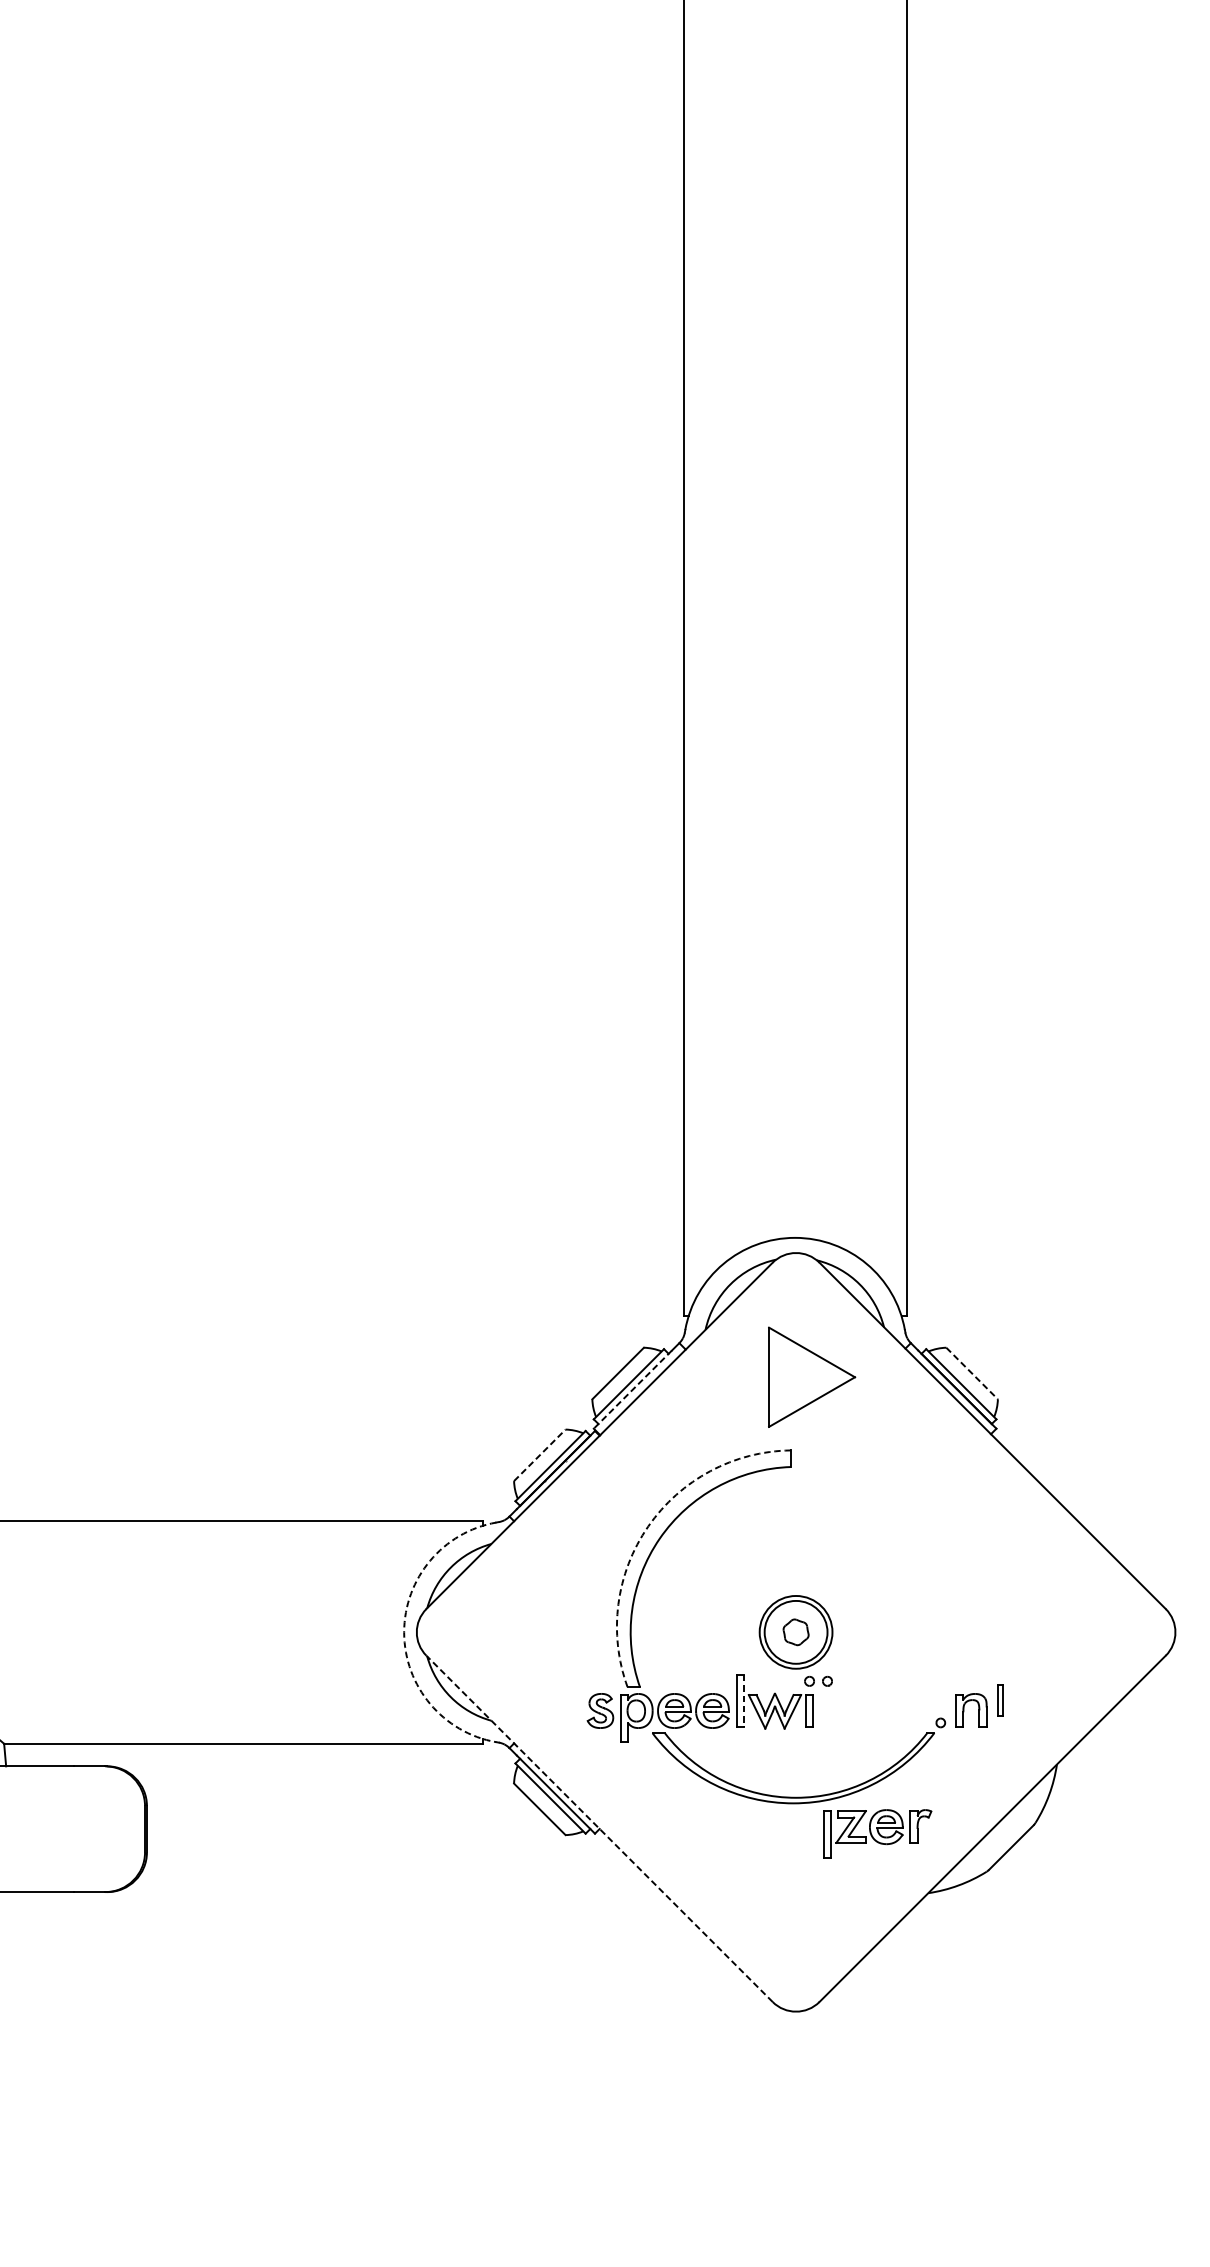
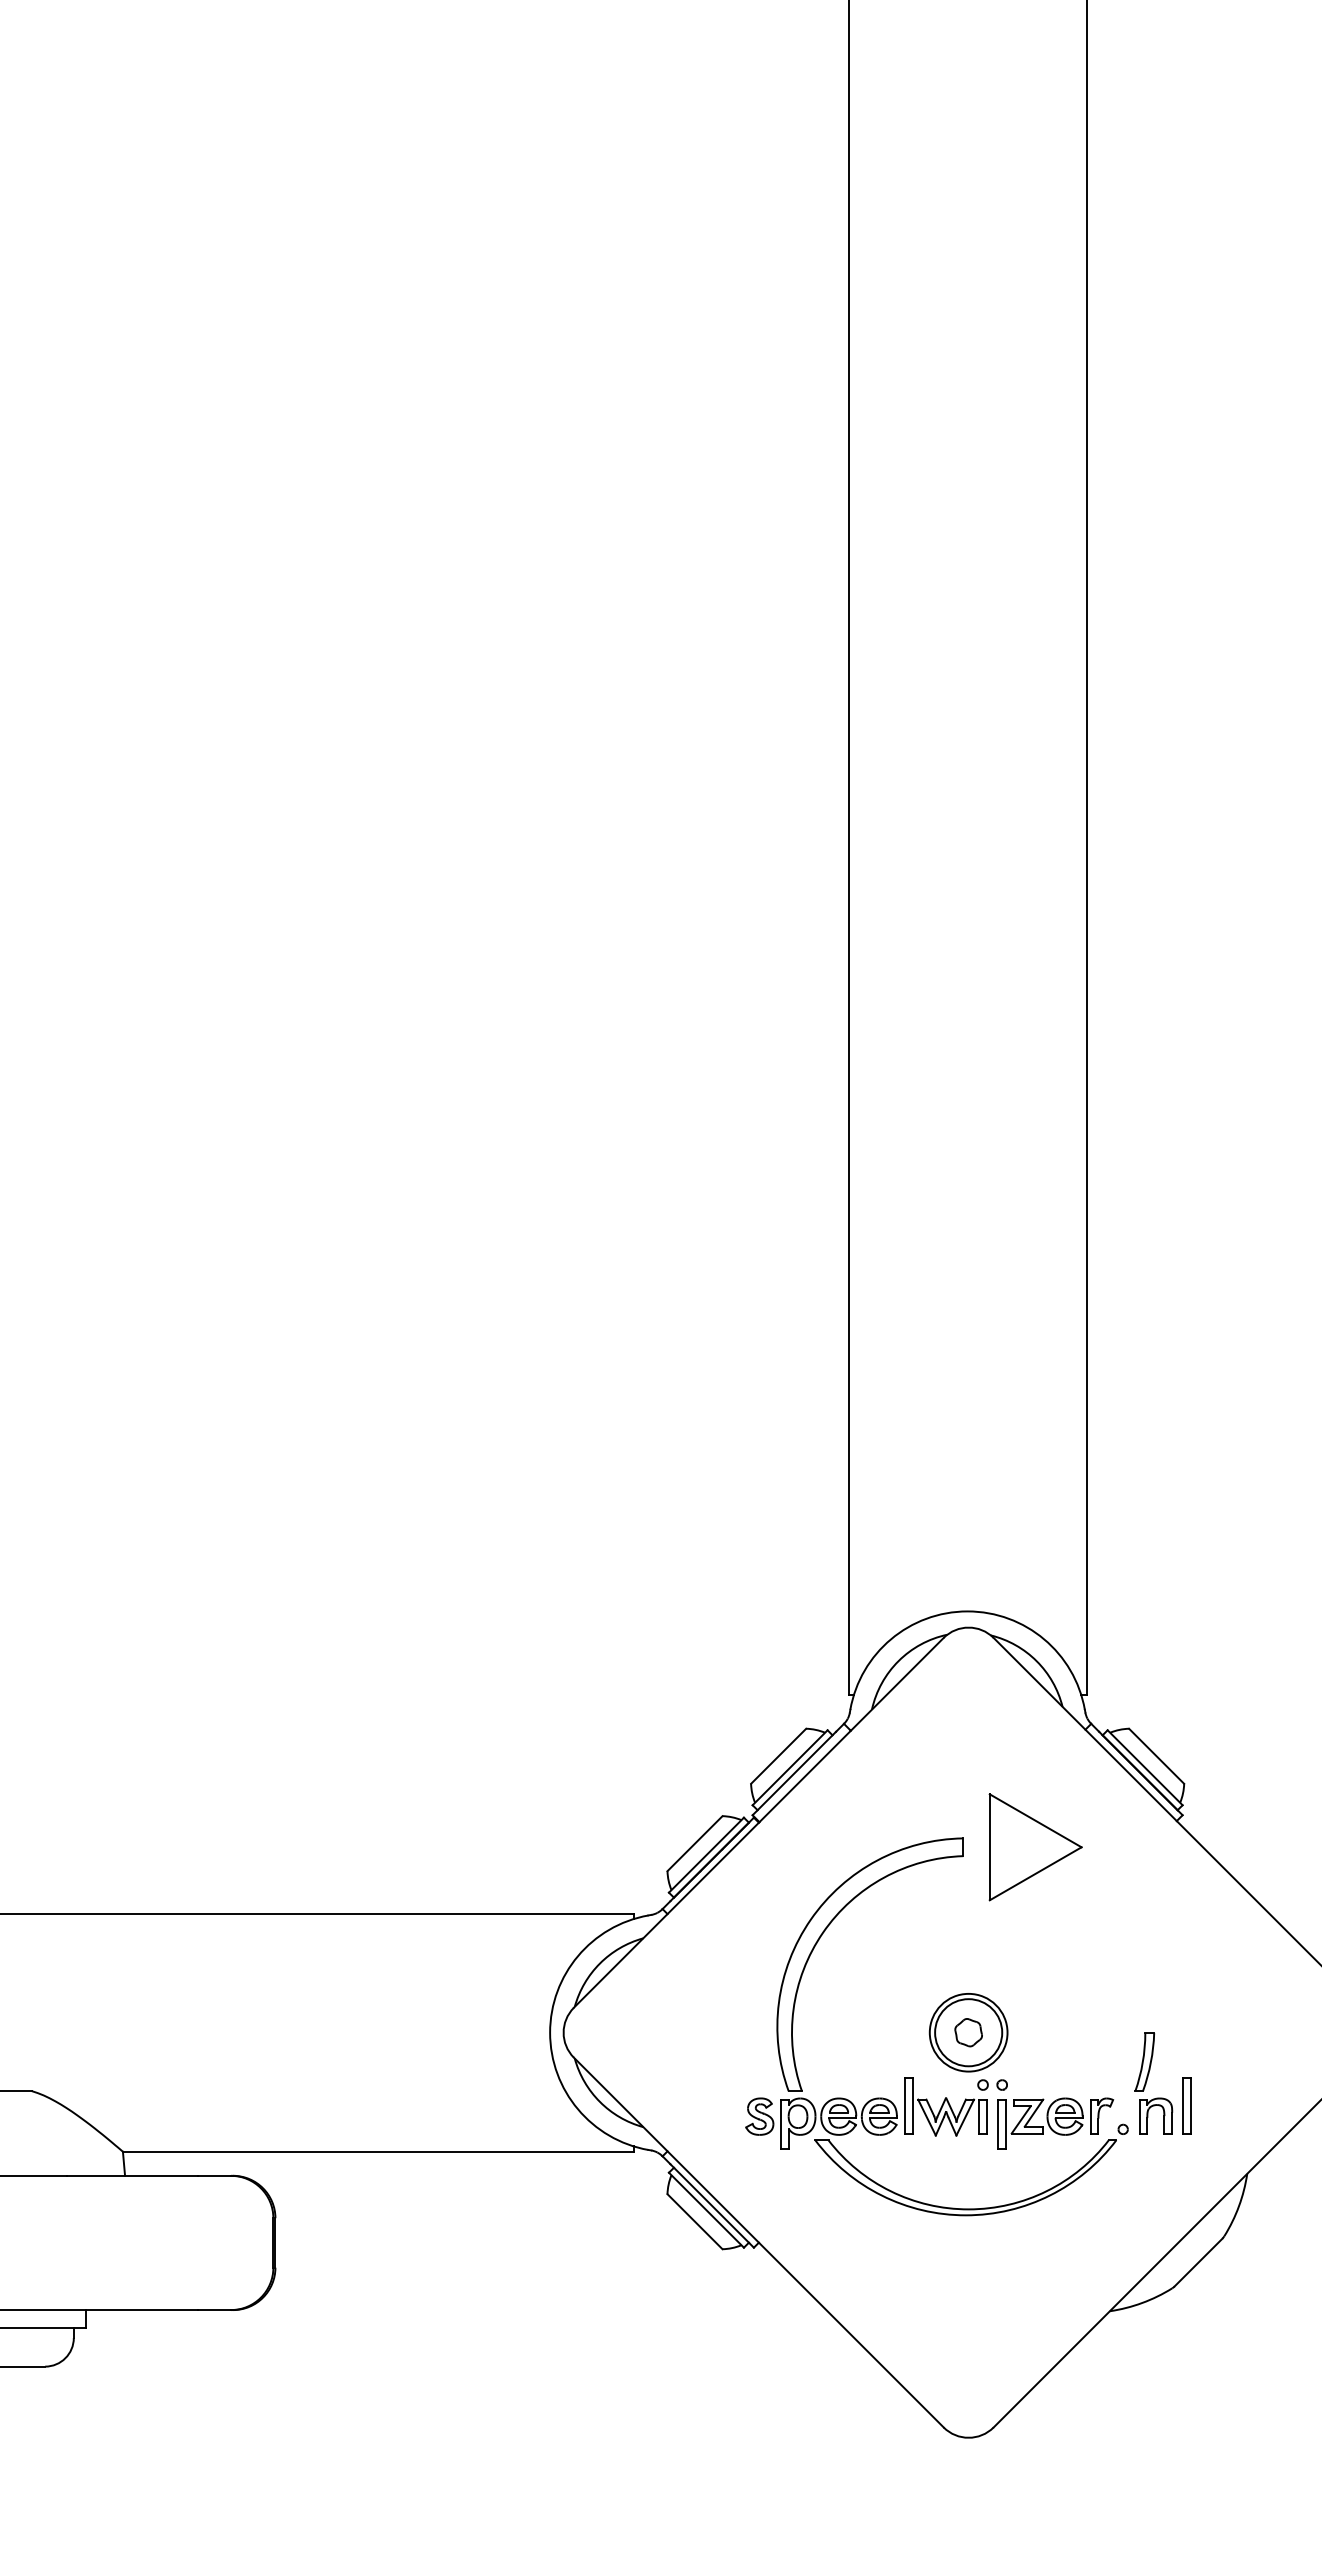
line: (971, 1373) -> (1156, 1756), dashed -> solid
part: (811, 1377) -> (1035, 1847), moved
line: (633, 1389) -> (794, 1773), dashed -> solid
line: (539, 1455) -> (694, 1843), dashed -> solid
arc: (647, 1526) -> (810, 1919), dashed -> solid
arc: (404, 1632) -> (550, 2032), dashed -> solid
part: (960, 1659) -> (1144, 2061), added
line: (744, 1700) -> (913, 2105), dashed -> solid
part: (1000, 1700) -> (1186, 2105), size x1.67
line: (599, 1828) -> (758, 2242), dashed -> solid
part: (877, 1833) -> (1055, 2123), moved

